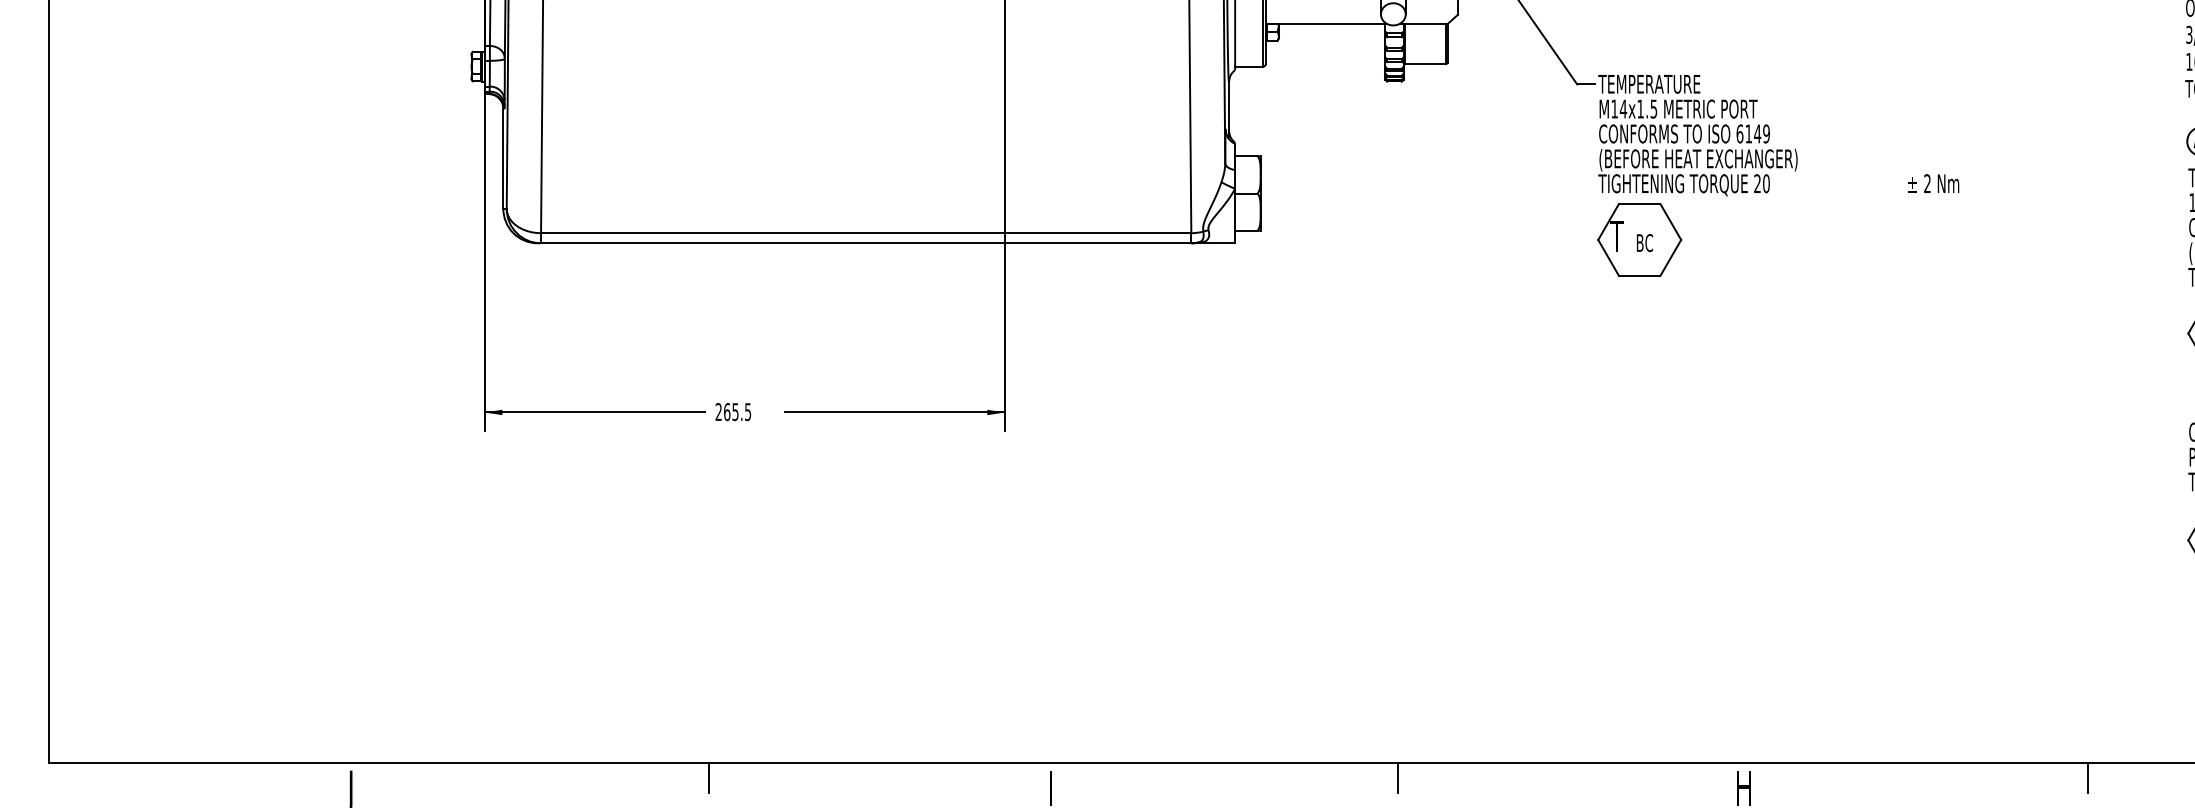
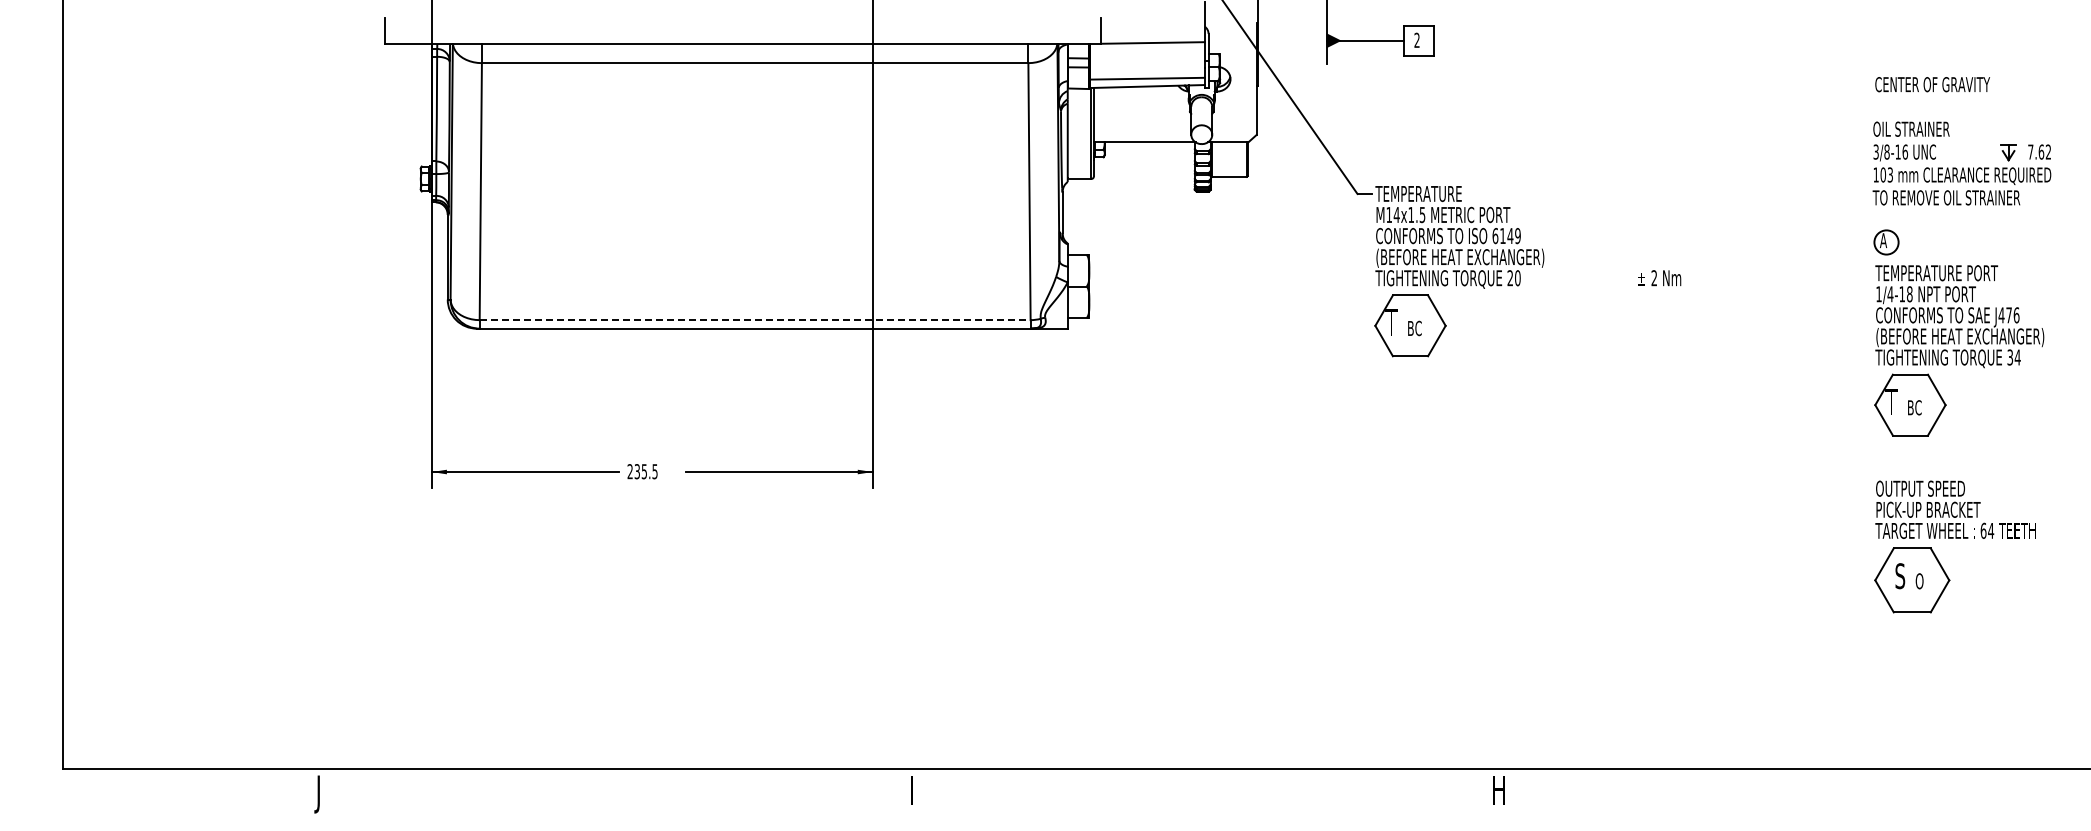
line: (866, 233) -> (755, 320), solid -> dashed
text: (727, 411) -> (637, 471), 265.5 -> 235.5
line: (708, 777) -> (621, 781), removed
line: (1397, 777) -> (1205, 781), removed
line: (2088, 777) -> (1790, 781), removed

